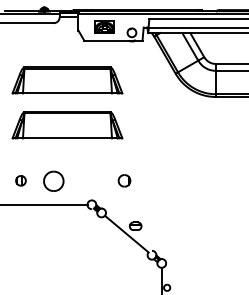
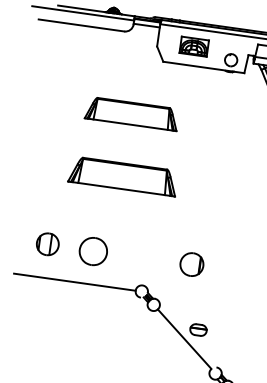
part: (67, 80) -> (132, 113), size x0.6
part: (67, 125) -> (123, 176), size x0.7
part: (20, 180) -> (47, 243), size x1.6
part: (124, 180) -> (191, 264), size x1.4

